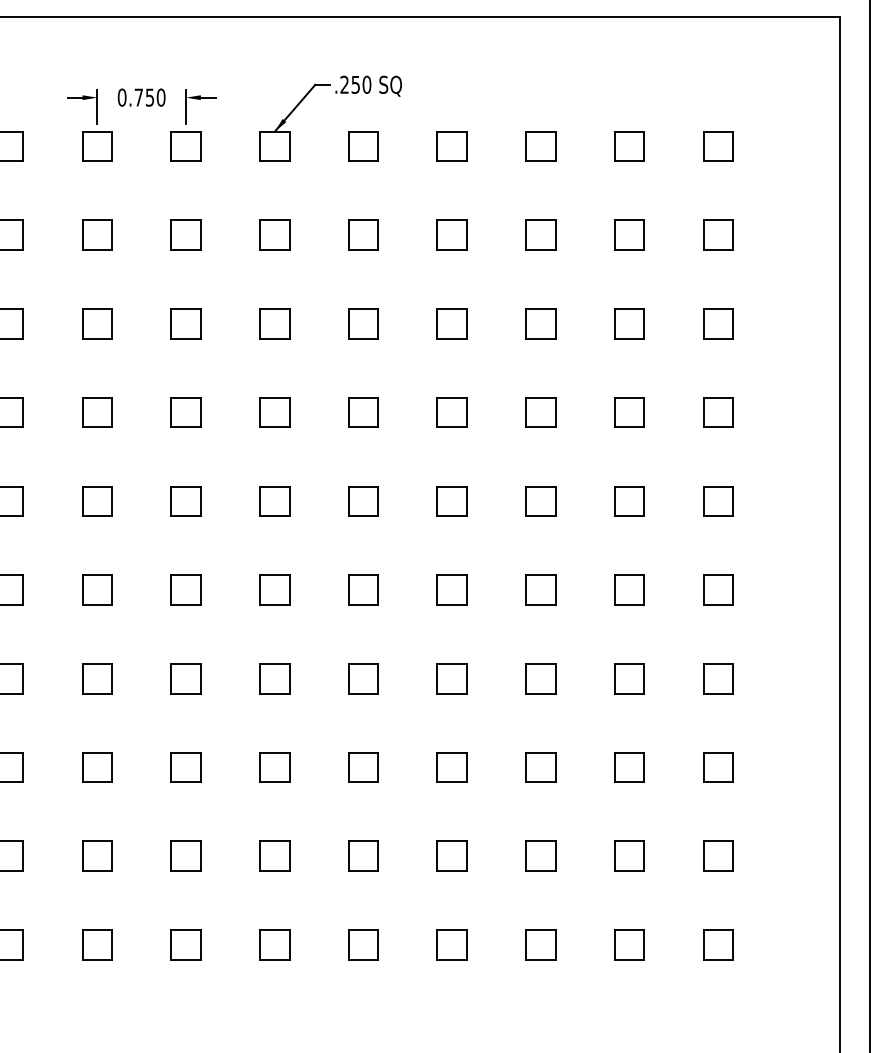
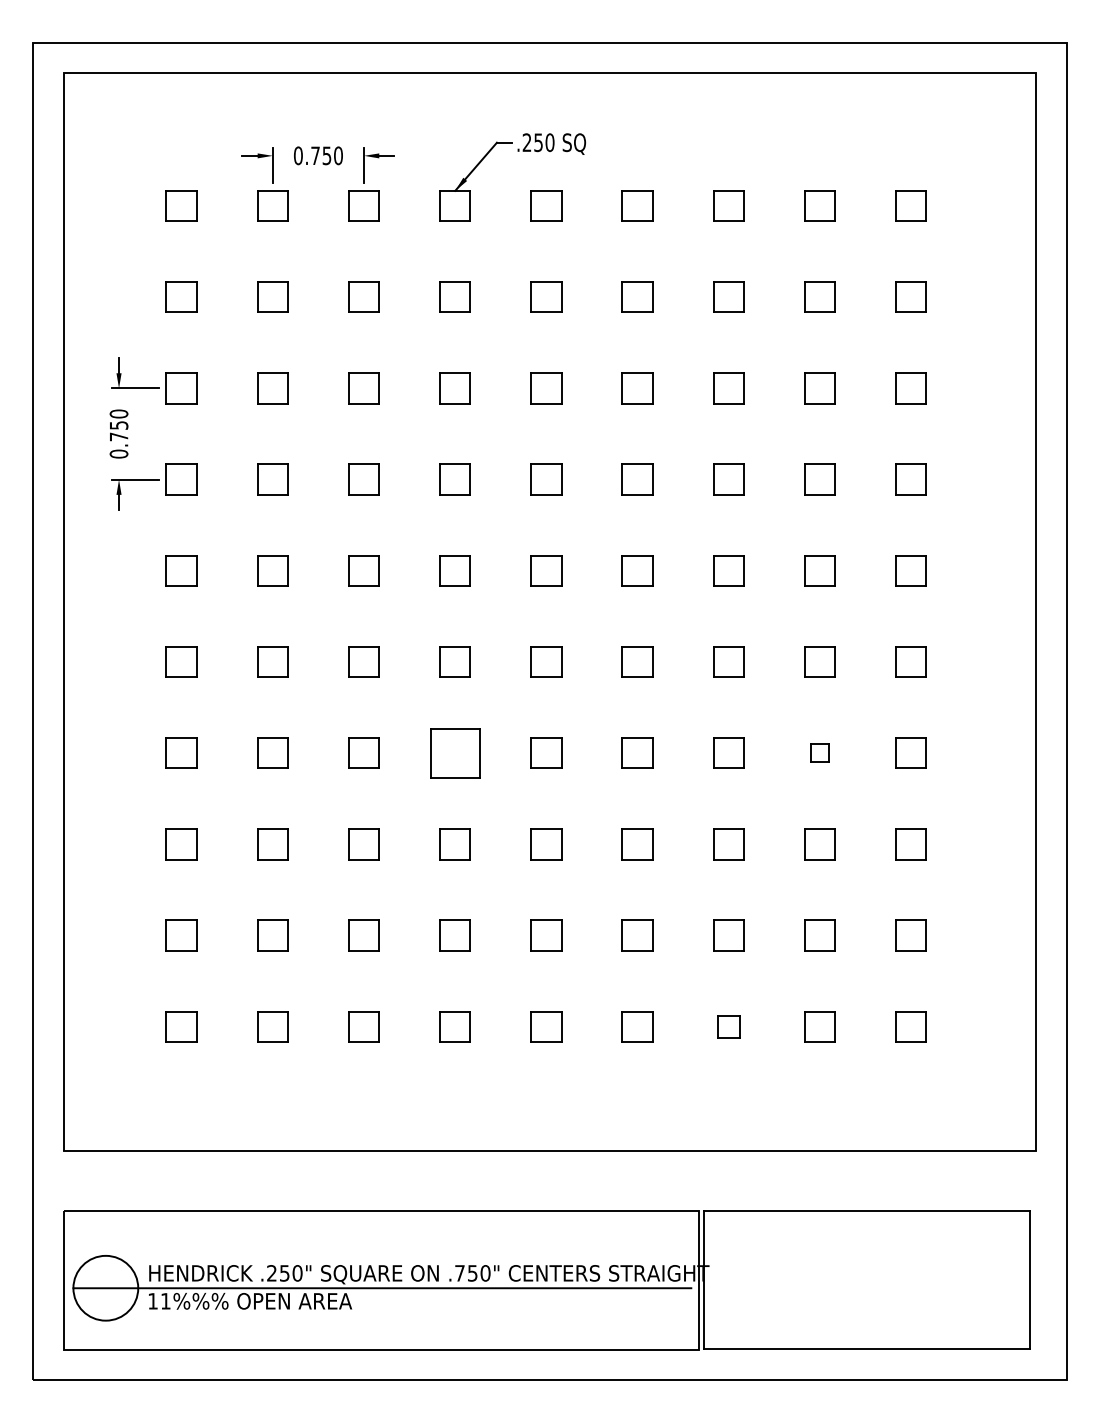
part: (274, 678) -> (454, 752), size x1.6
part: (629, 678) -> (819, 752), size x0.6
part: (540, 944) -> (728, 1026), size x0.7

